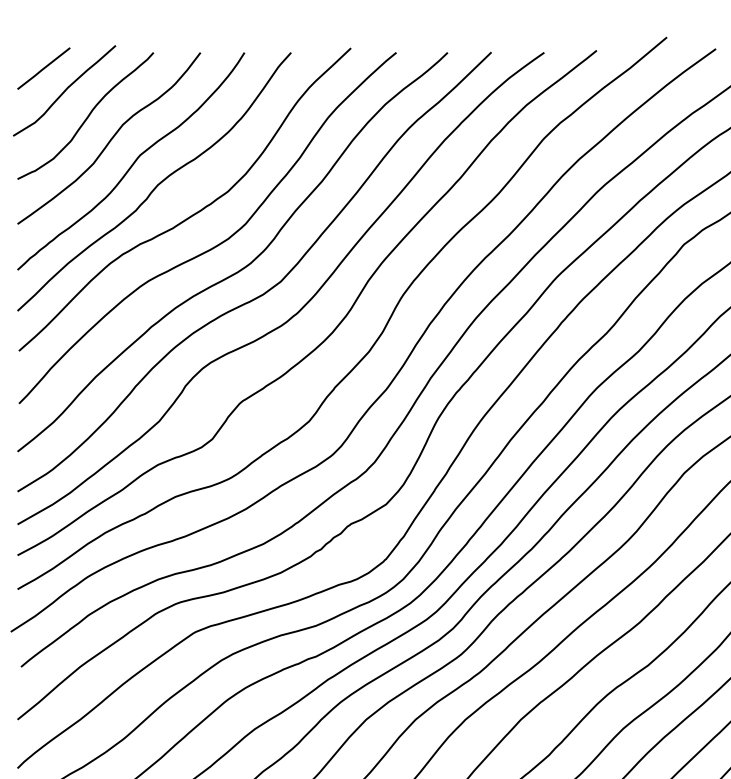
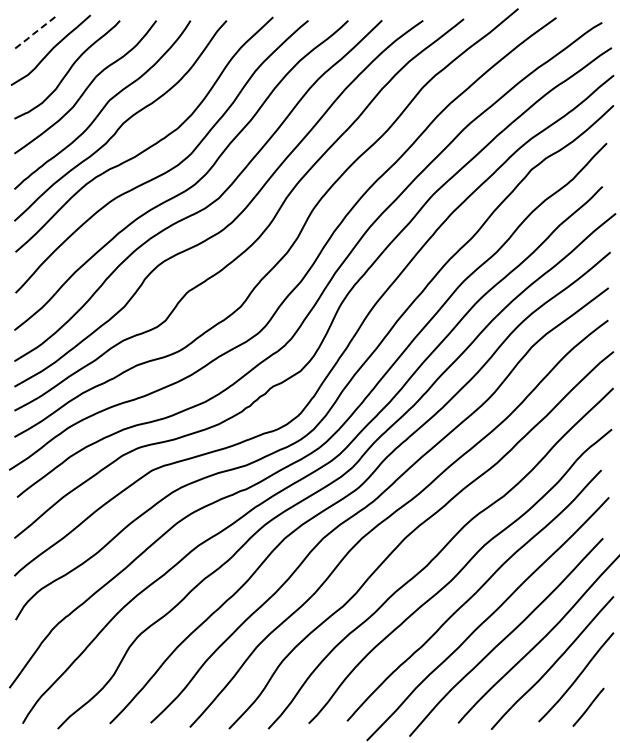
line: (42, 69) -> (33, 33), solid -> dashed

